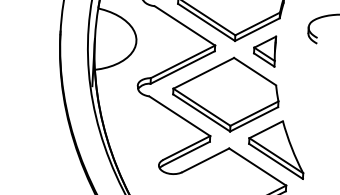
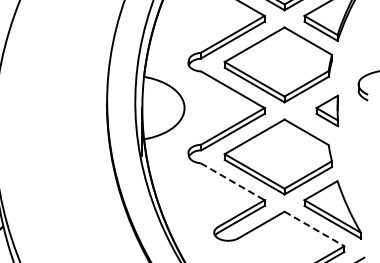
part: (264, 50) -> (326, 110), moved
line: (179, 116) -> (232, 181), solid -> dashed
line: (257, 166) -> (314, 228), solid -> dashed

